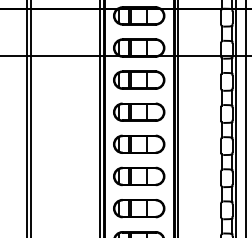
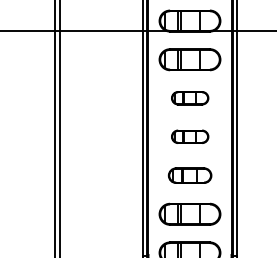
part: (139, 111) -> (190, 97), size x0.6
part: (139, 143) -> (190, 135), size x0.6
part: (139, 176) -> (190, 175), size x0.7

